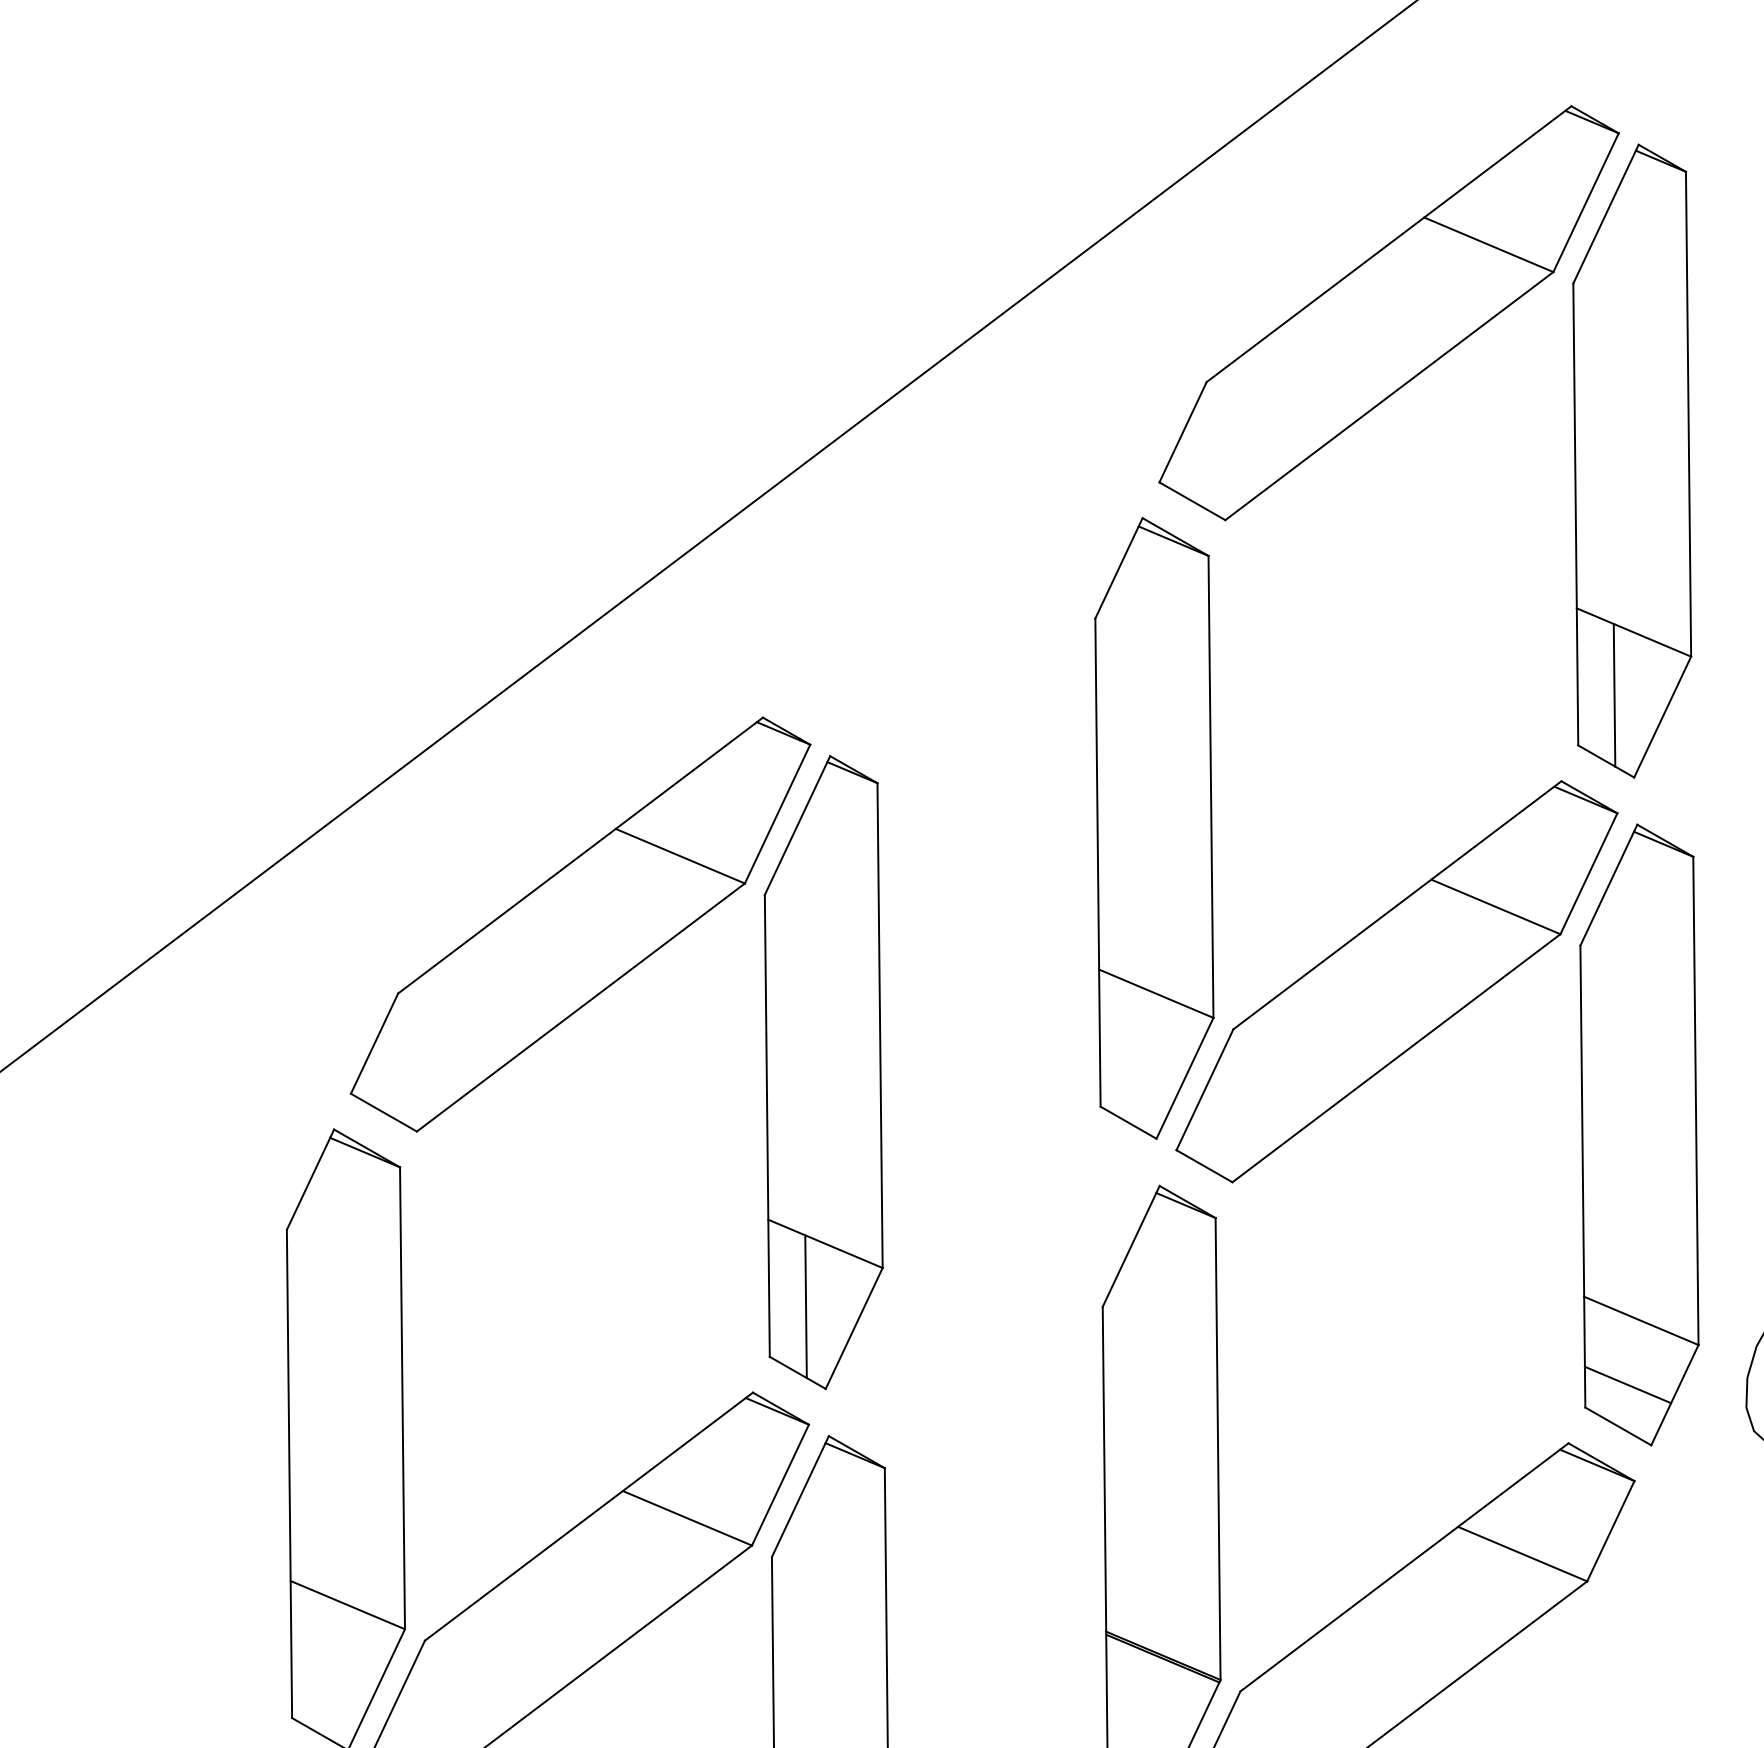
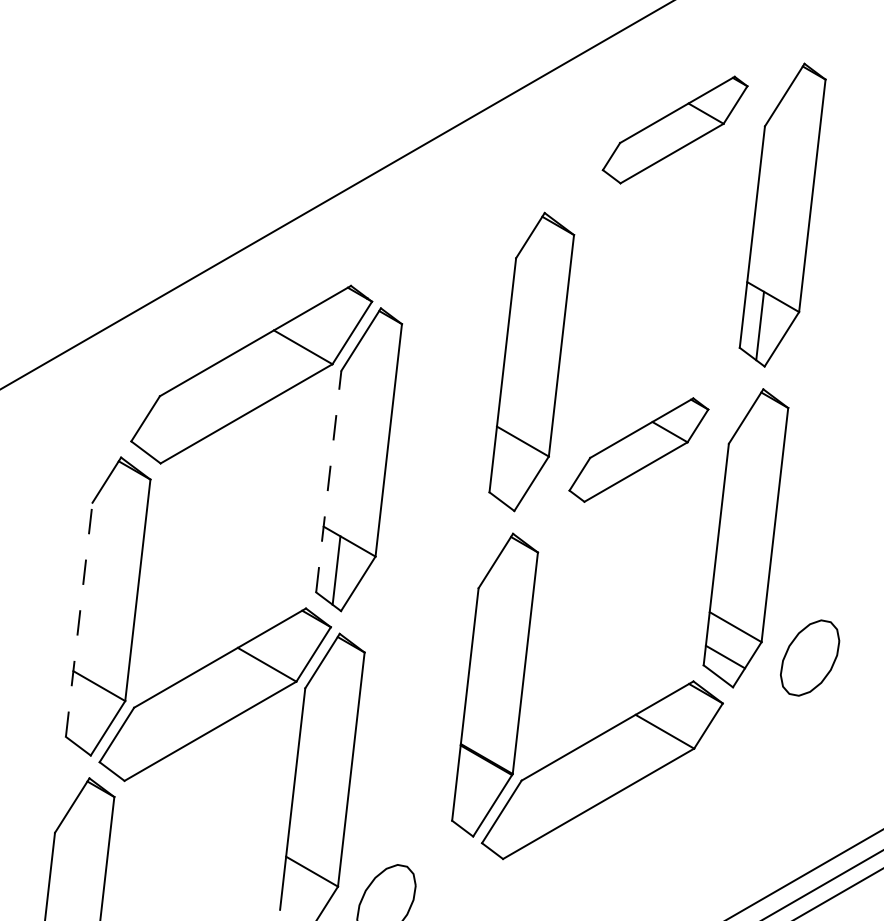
part: (1388, 313) -> (674, 129), size x0.6
part: (1396, 980) -> (638, 449), size x0.6
line: (766, 1125) -> (328, 481), solid -> dashed
line: (289, 1473) -> (79, 619), solid -> dashed

